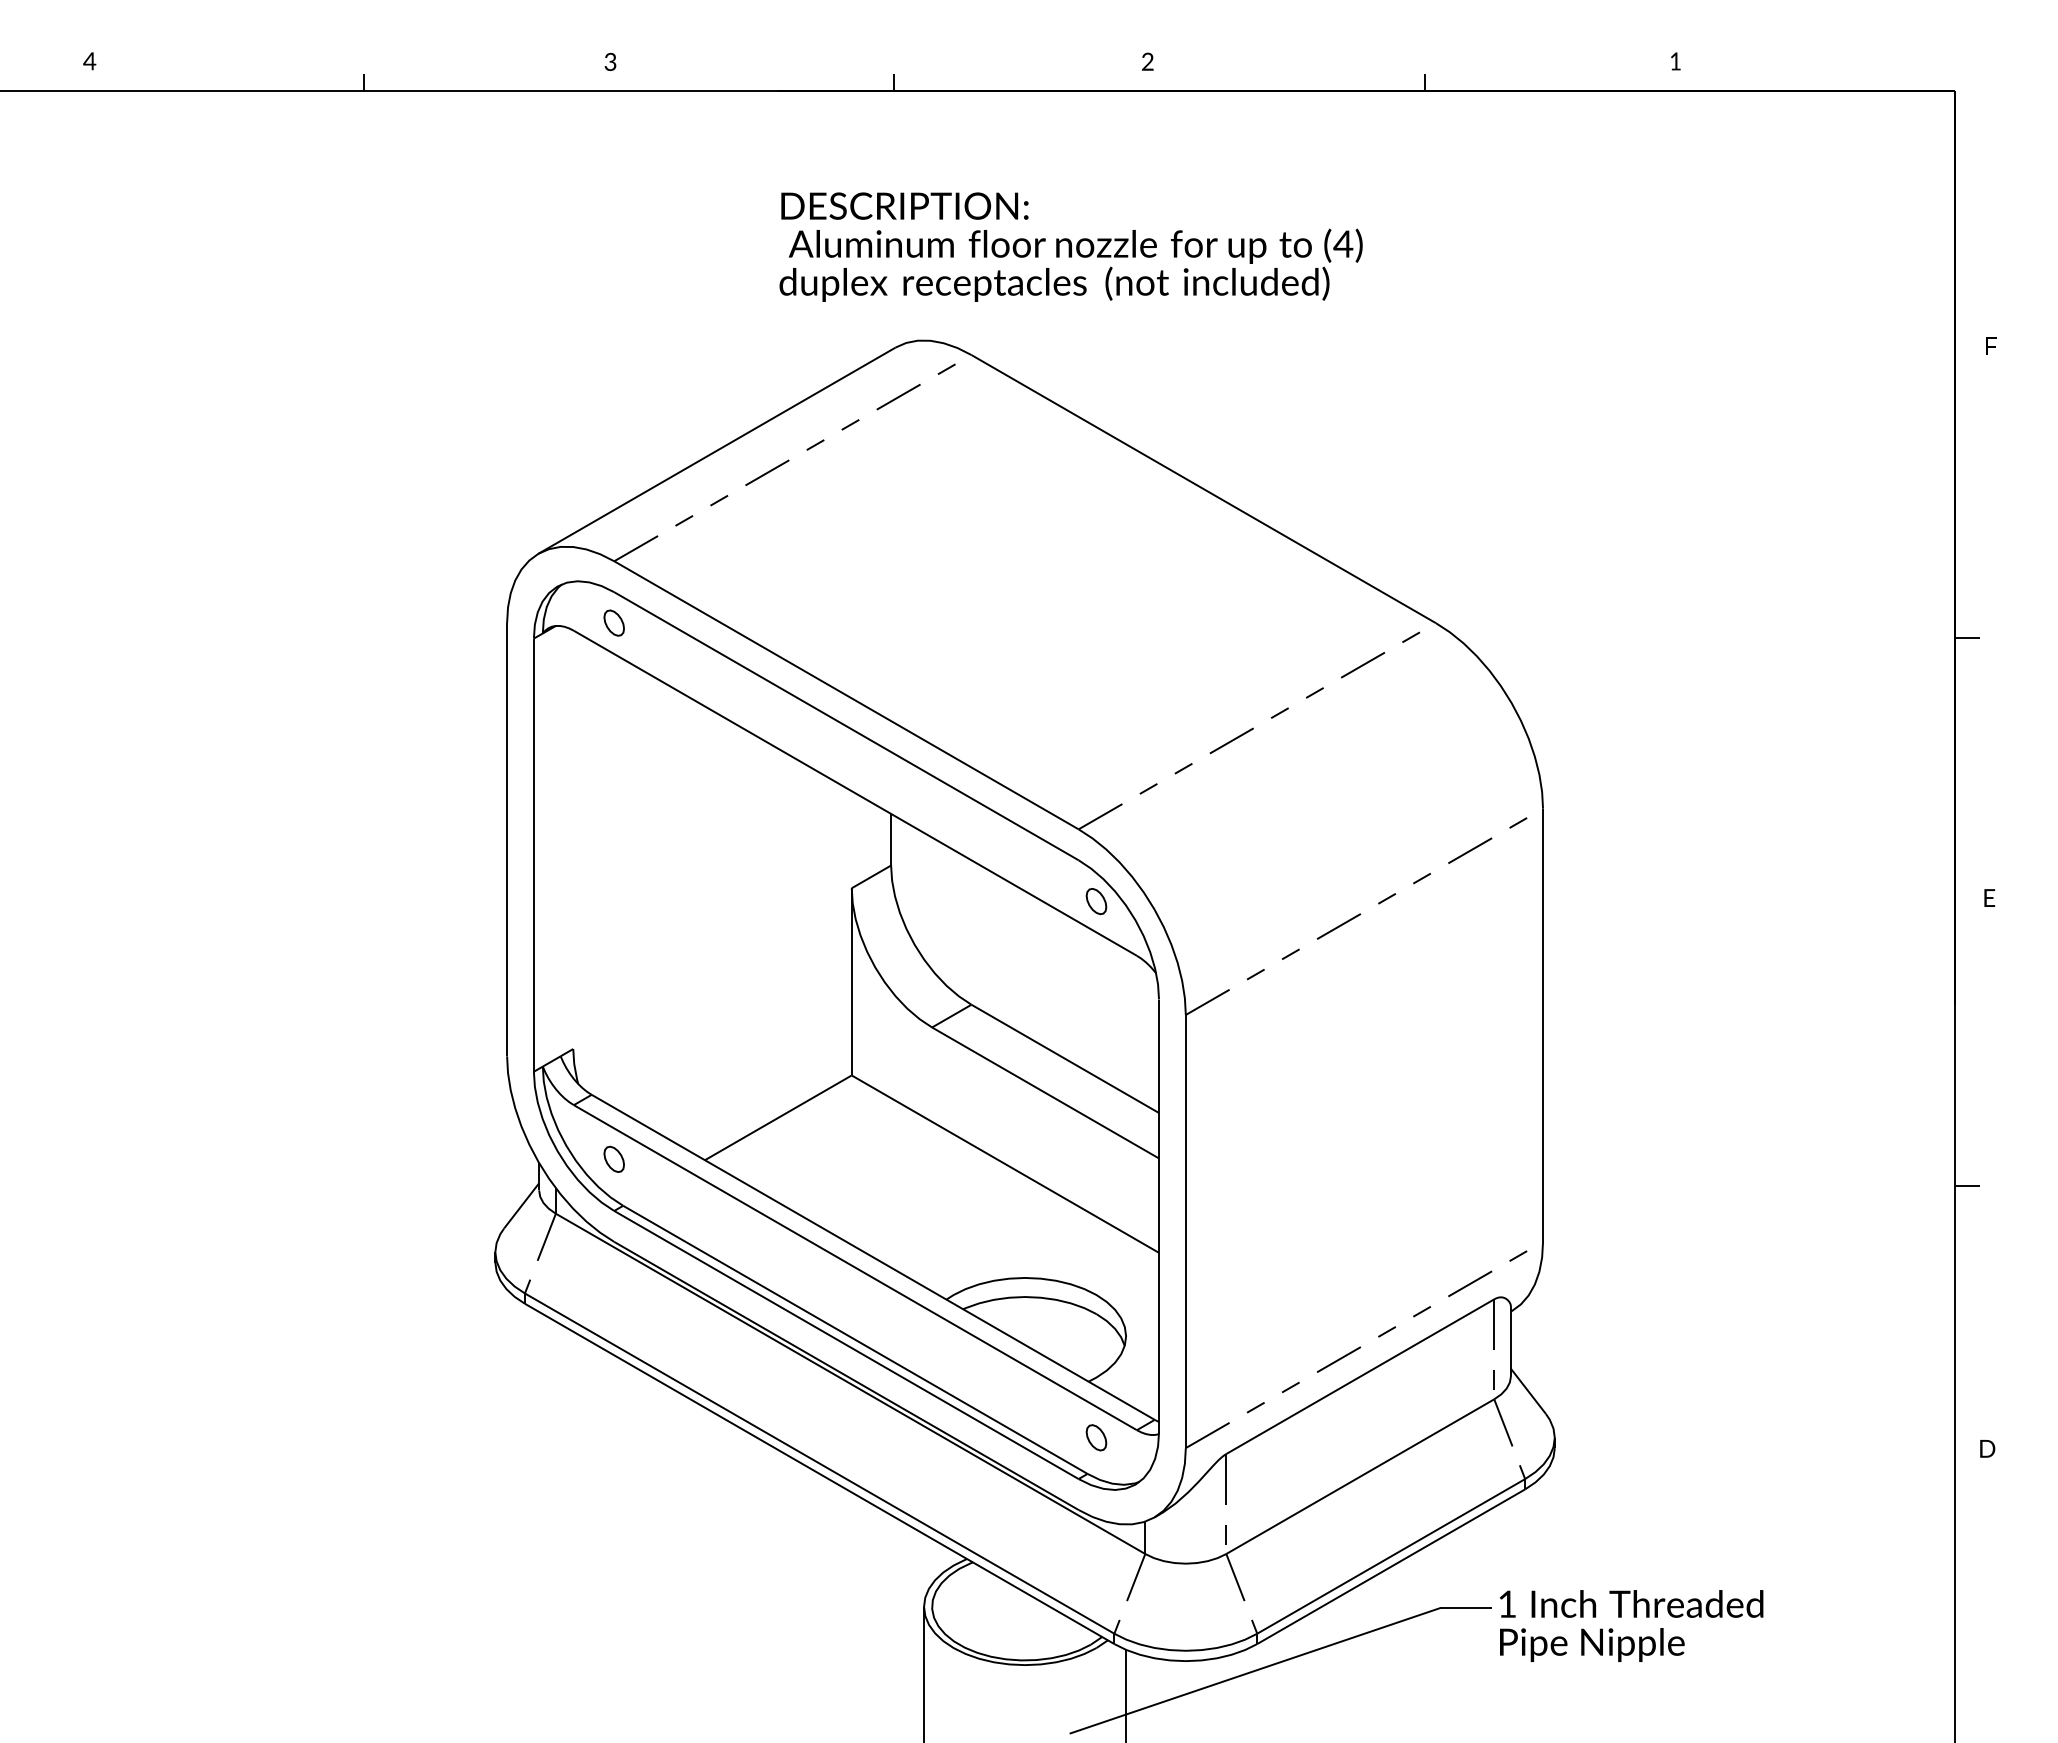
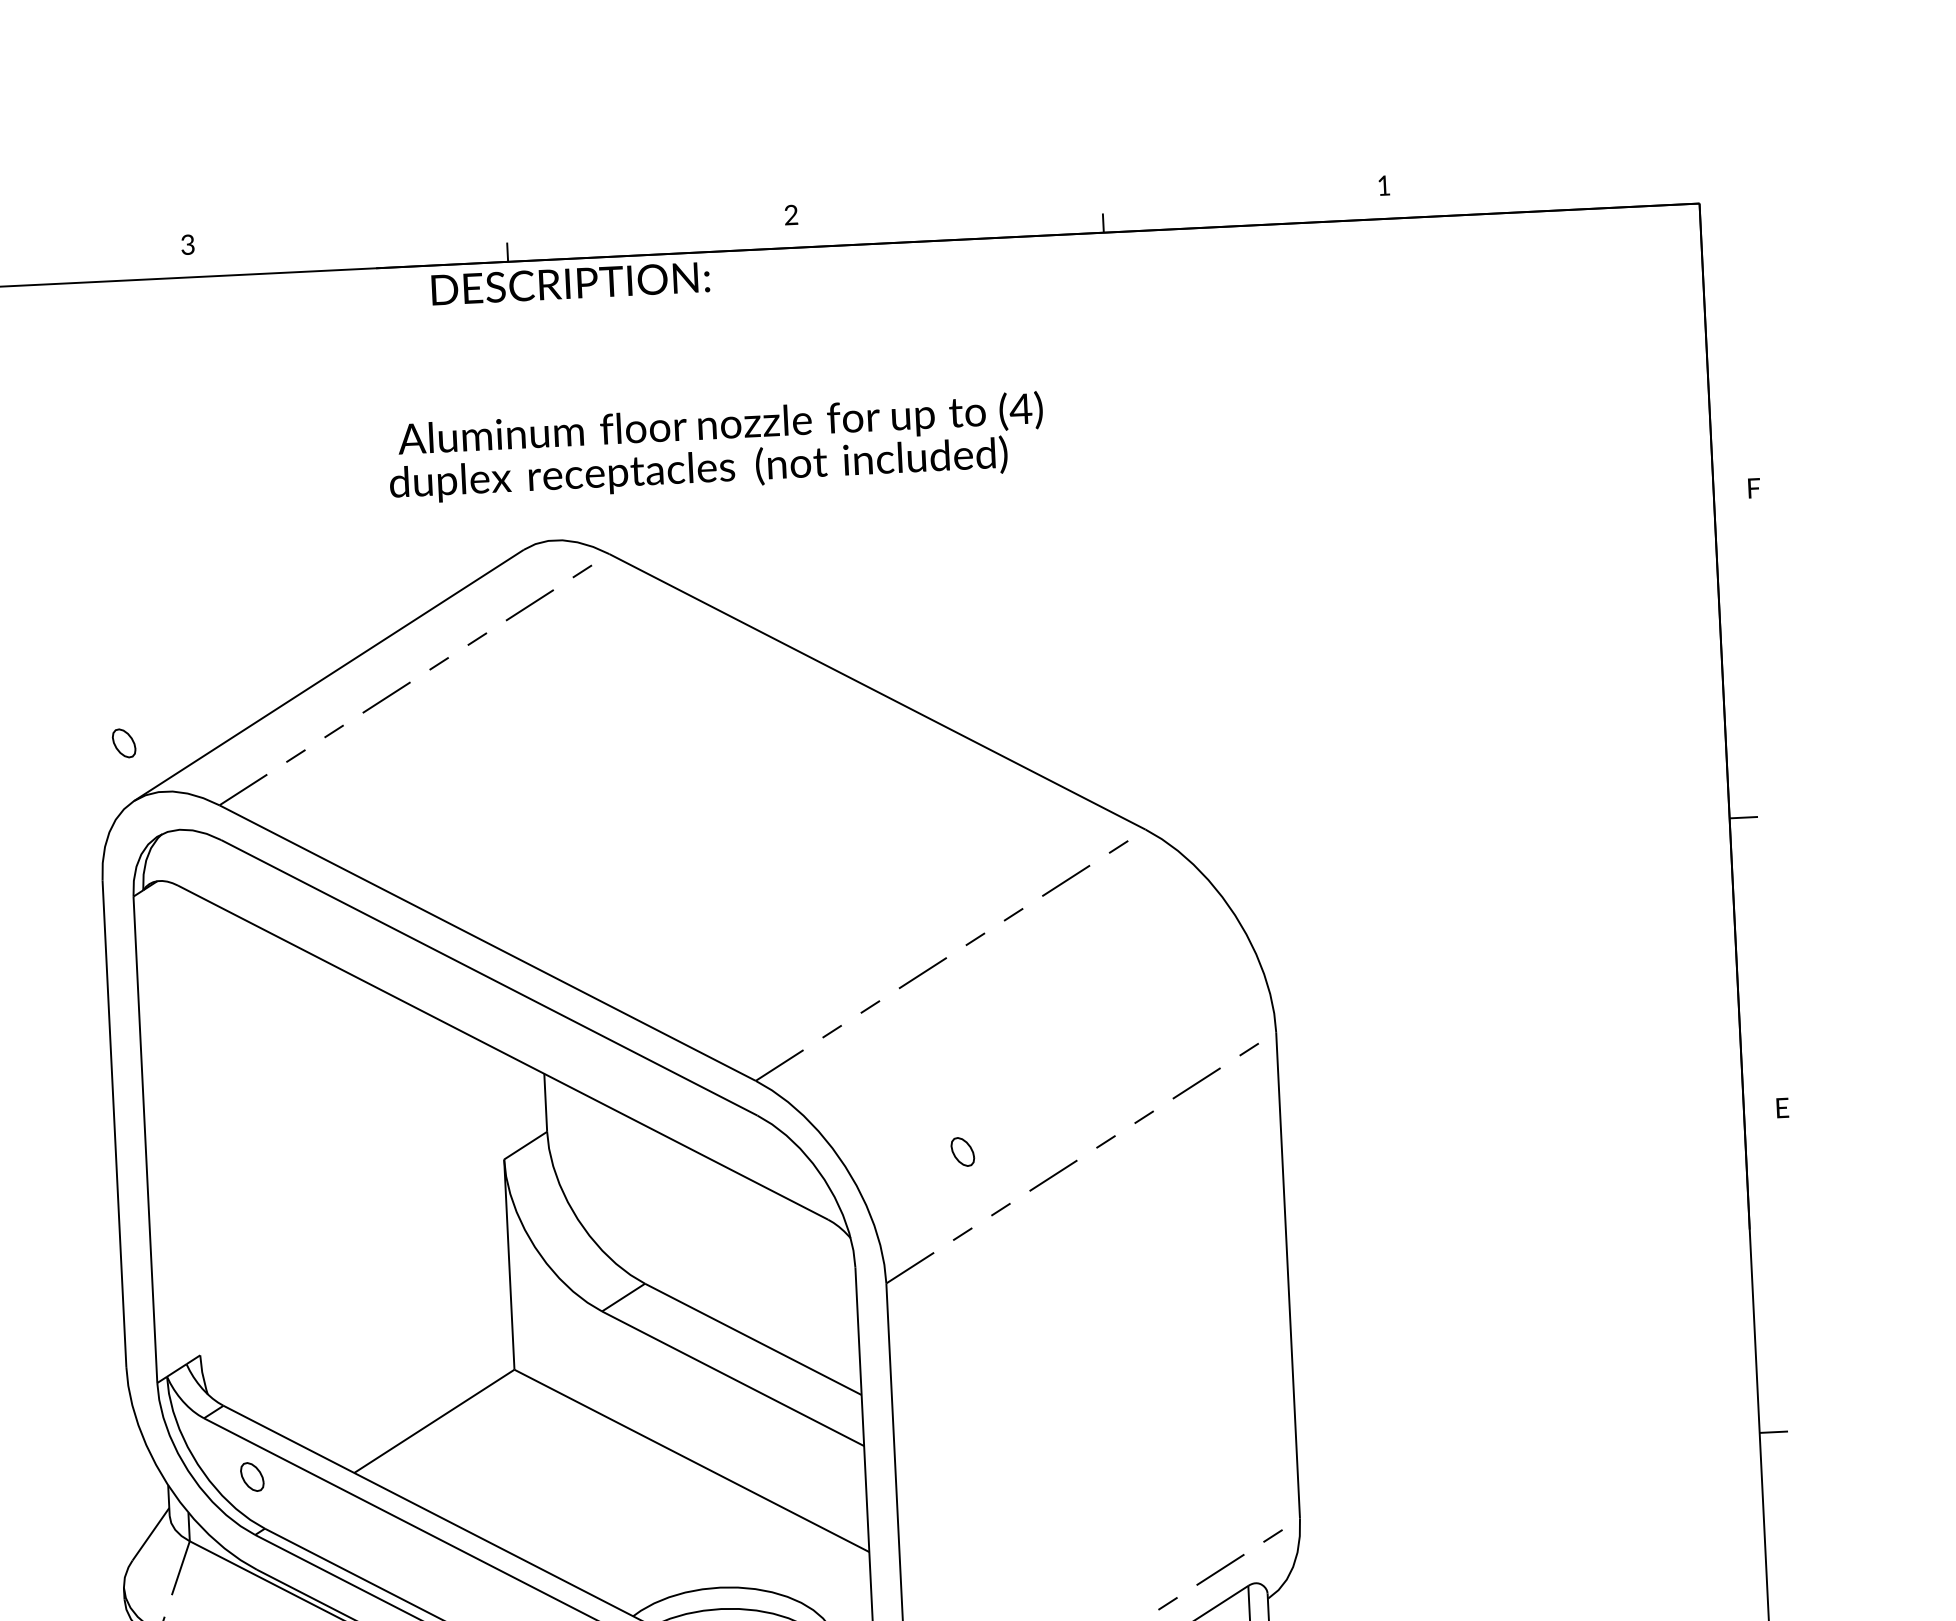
text: (904, 205) -> (570, 282), moved
part: (613, 622) -> (123, 742), moved
part: (1096, 901) -> (962, 1151), moved

